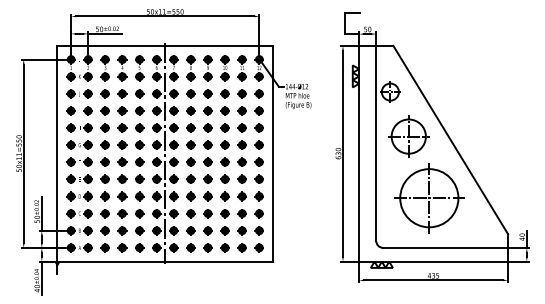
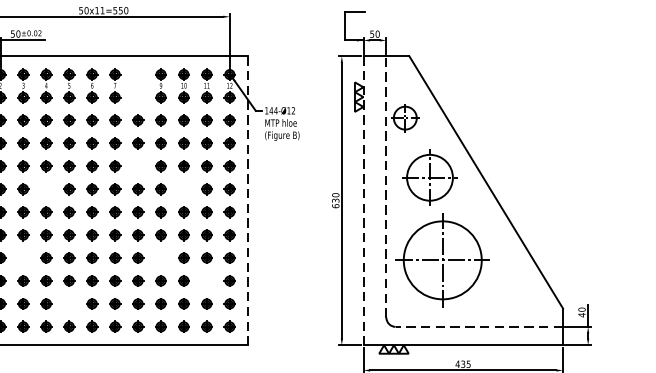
part: (190, 68) -> (137, 86), removed
part: (190, 127) -> (137, 165), removed
line: (376, 143) -> (386, 187), solid -> dashed
part: (122, 144) -> (46, 188), removed
part: (224, 144) -> (183, 188), removed
line: (165, 153) -> (104, 200), removed
line: (273, 153) -> (248, 200), solid -> dashed
line: (359, 153) -> (363, 200), solid -> dashed
part: (104, 196) -> (22, 258), removed
part: (207, 196) -> (160, 258), removed
part: (429, 198) -> (443, 260), moved
part: (241, 213) -> (205, 280), removed
part: (139, 230) -> (69, 303), removed
line: (445, 247) -> (479, 326), solid -> dashed

